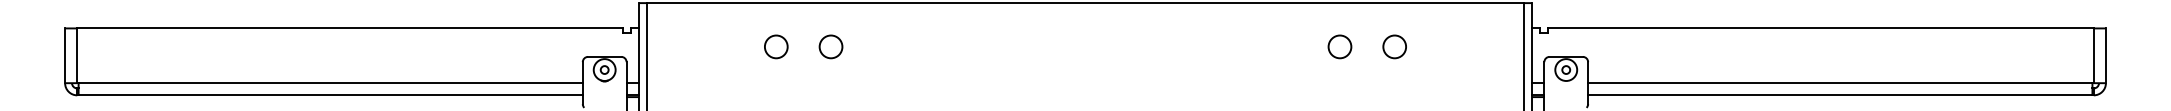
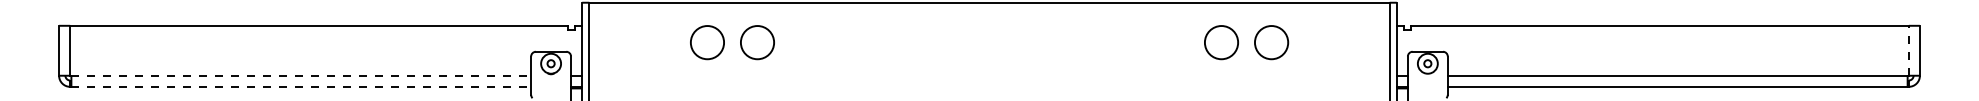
circle: (776, 46) -> (707, 42), size x1.6
circle: (830, 46) -> (756, 42), size x1.6
circle: (1339, 46) -> (1221, 42), size x1.6
circle: (1394, 46) -> (1271, 42), size x1.6
line: (2093, 55) -> (1908, 50), solid -> dashed
line: (331, 83) -> (302, 76), solid -> dashed
line: (331, 95) -> (302, 86), solid -> dashed

